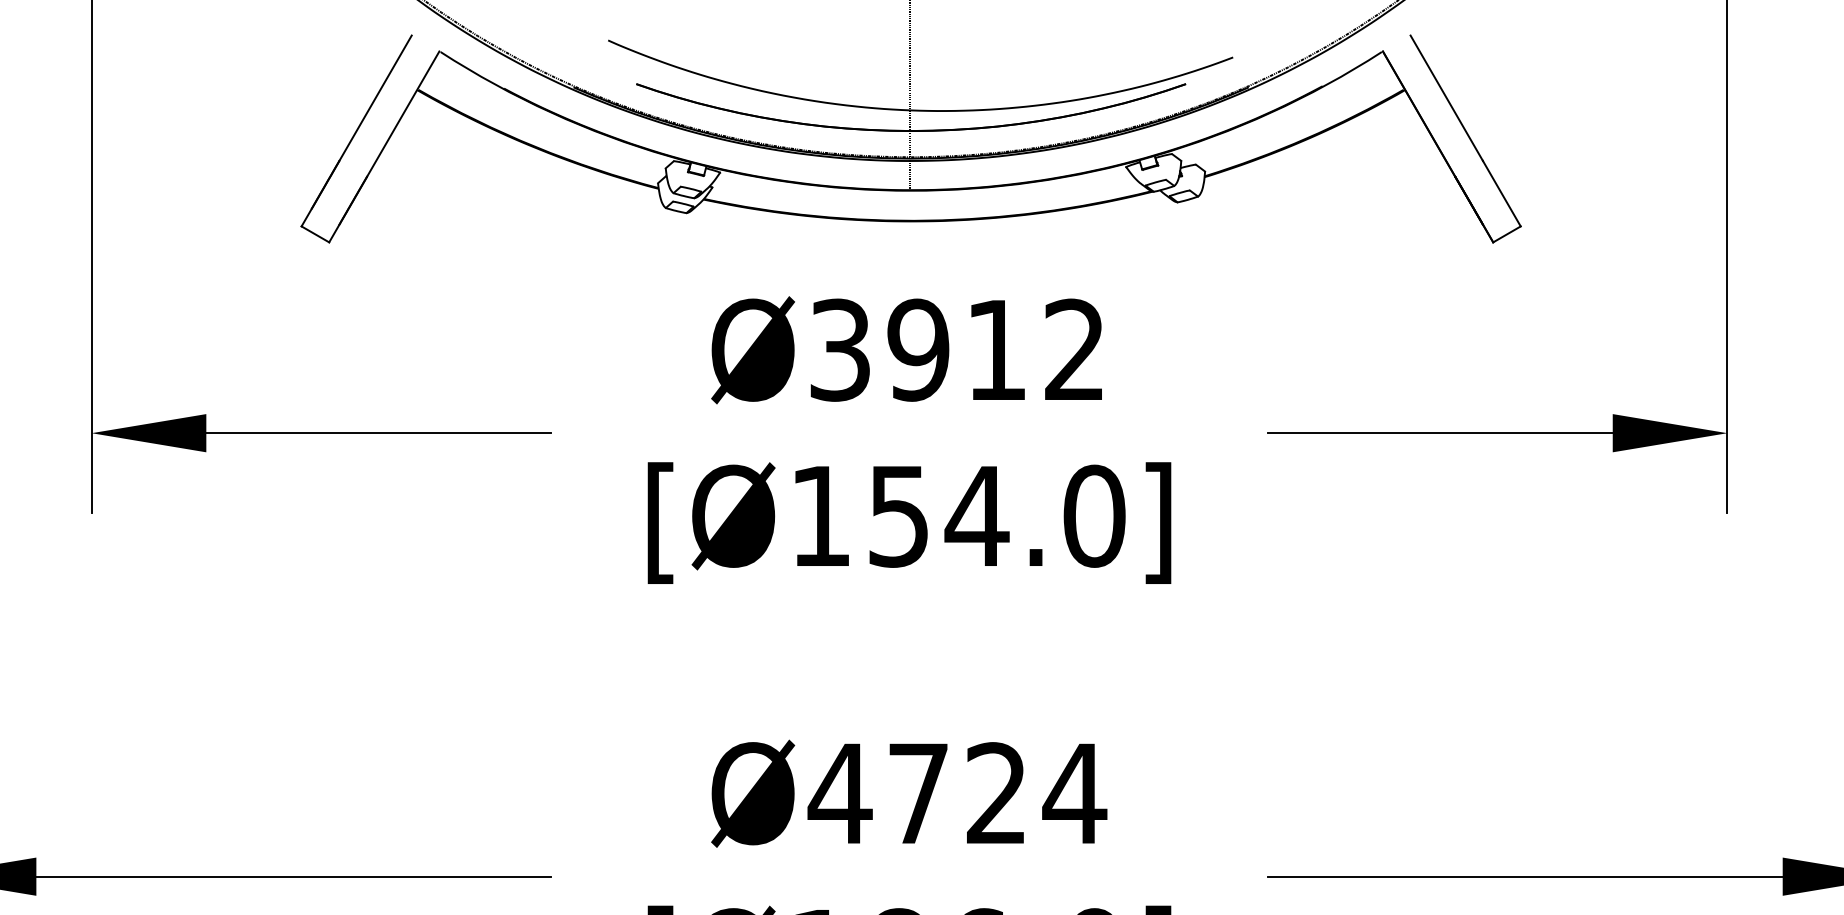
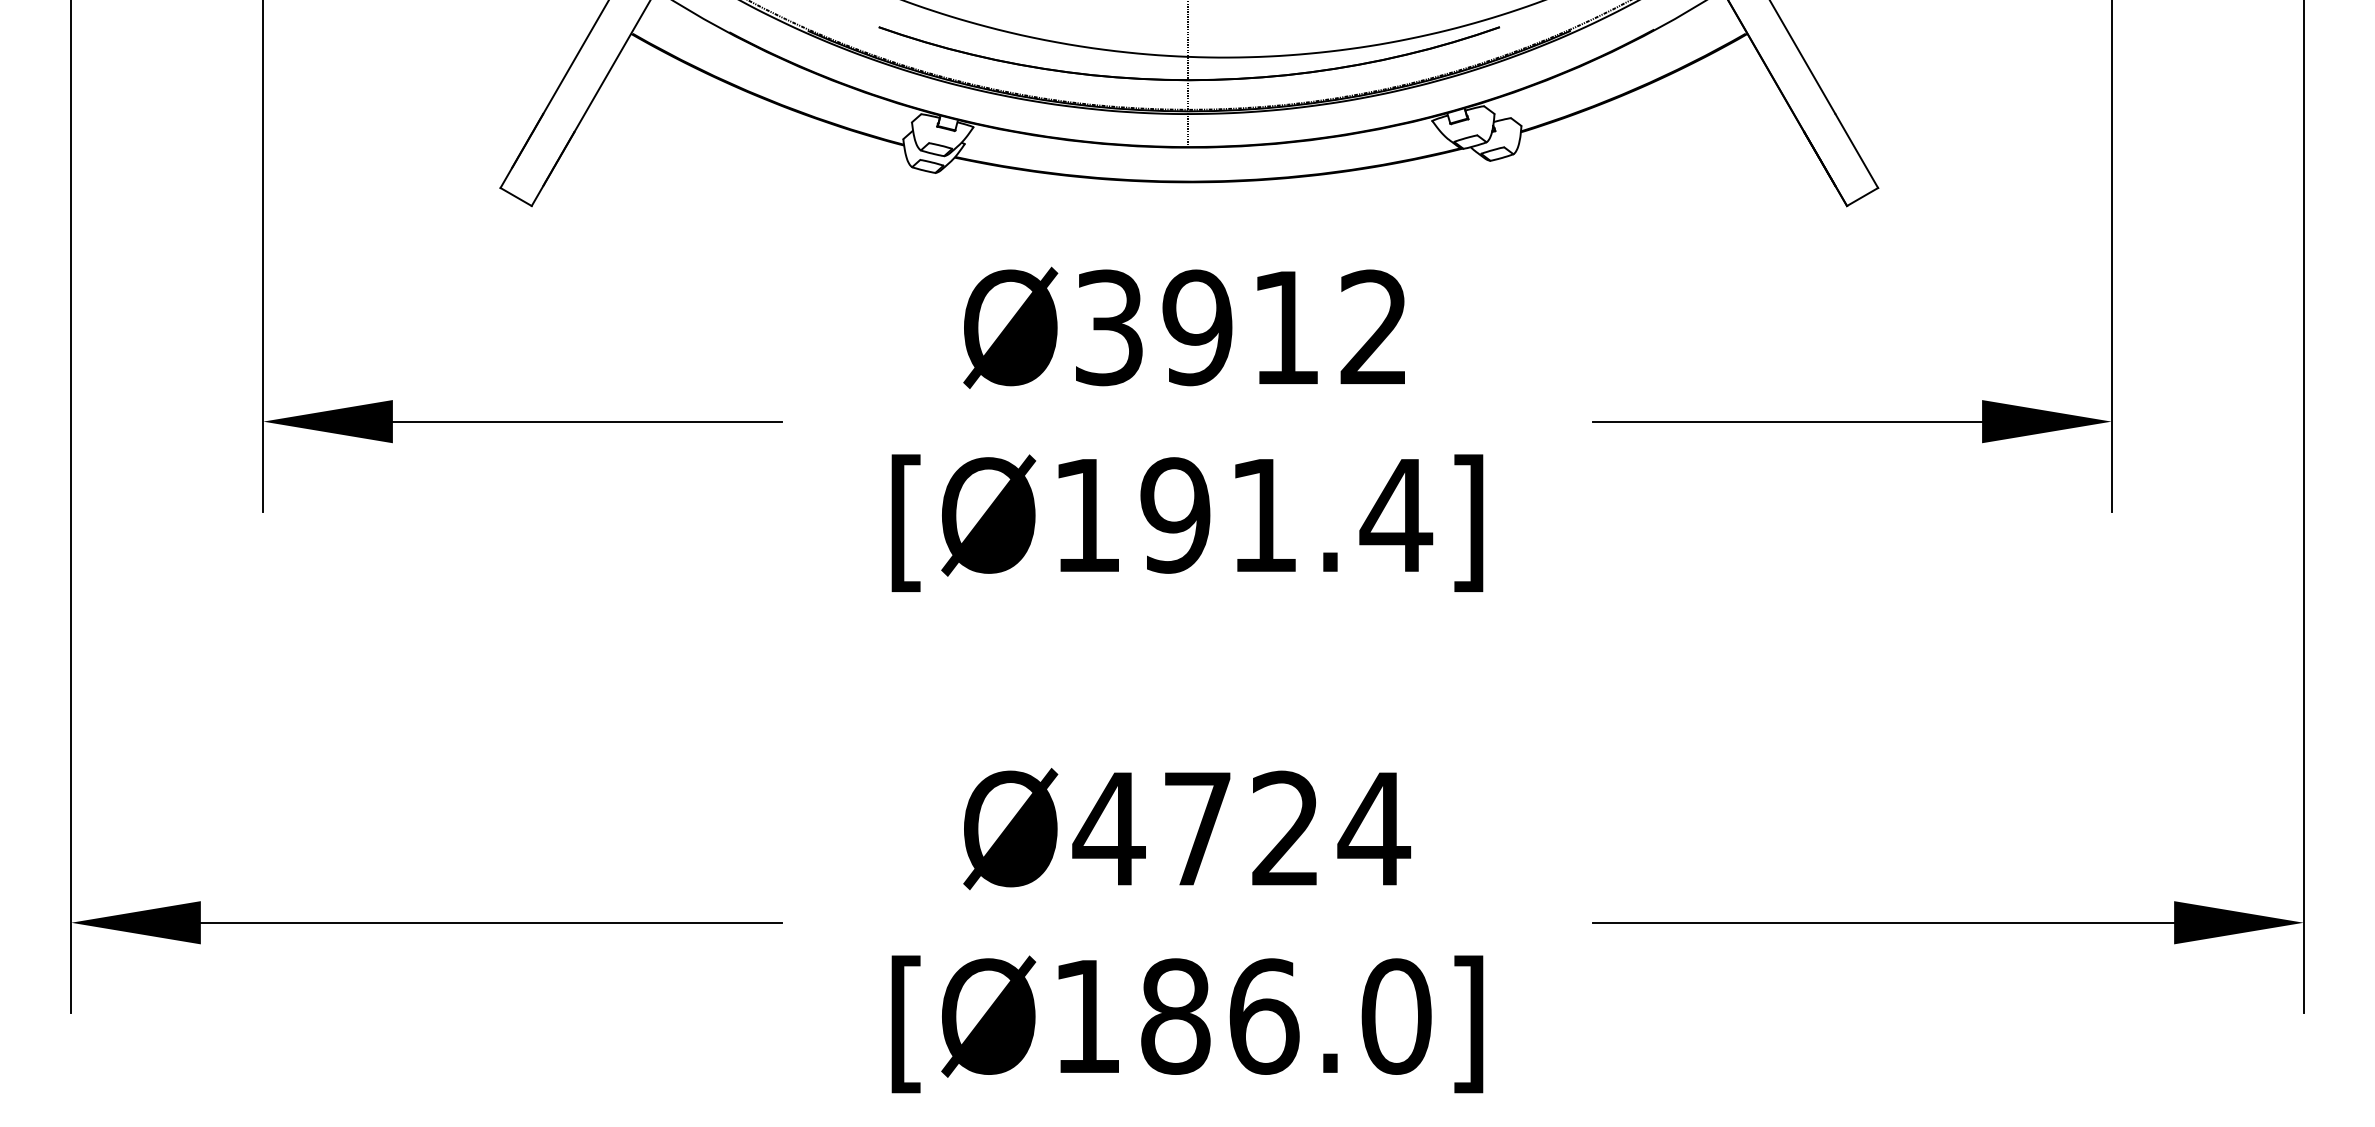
text: (997, 516) -> (1286, 515), [Ø154.0] -> [Ø191.4]

